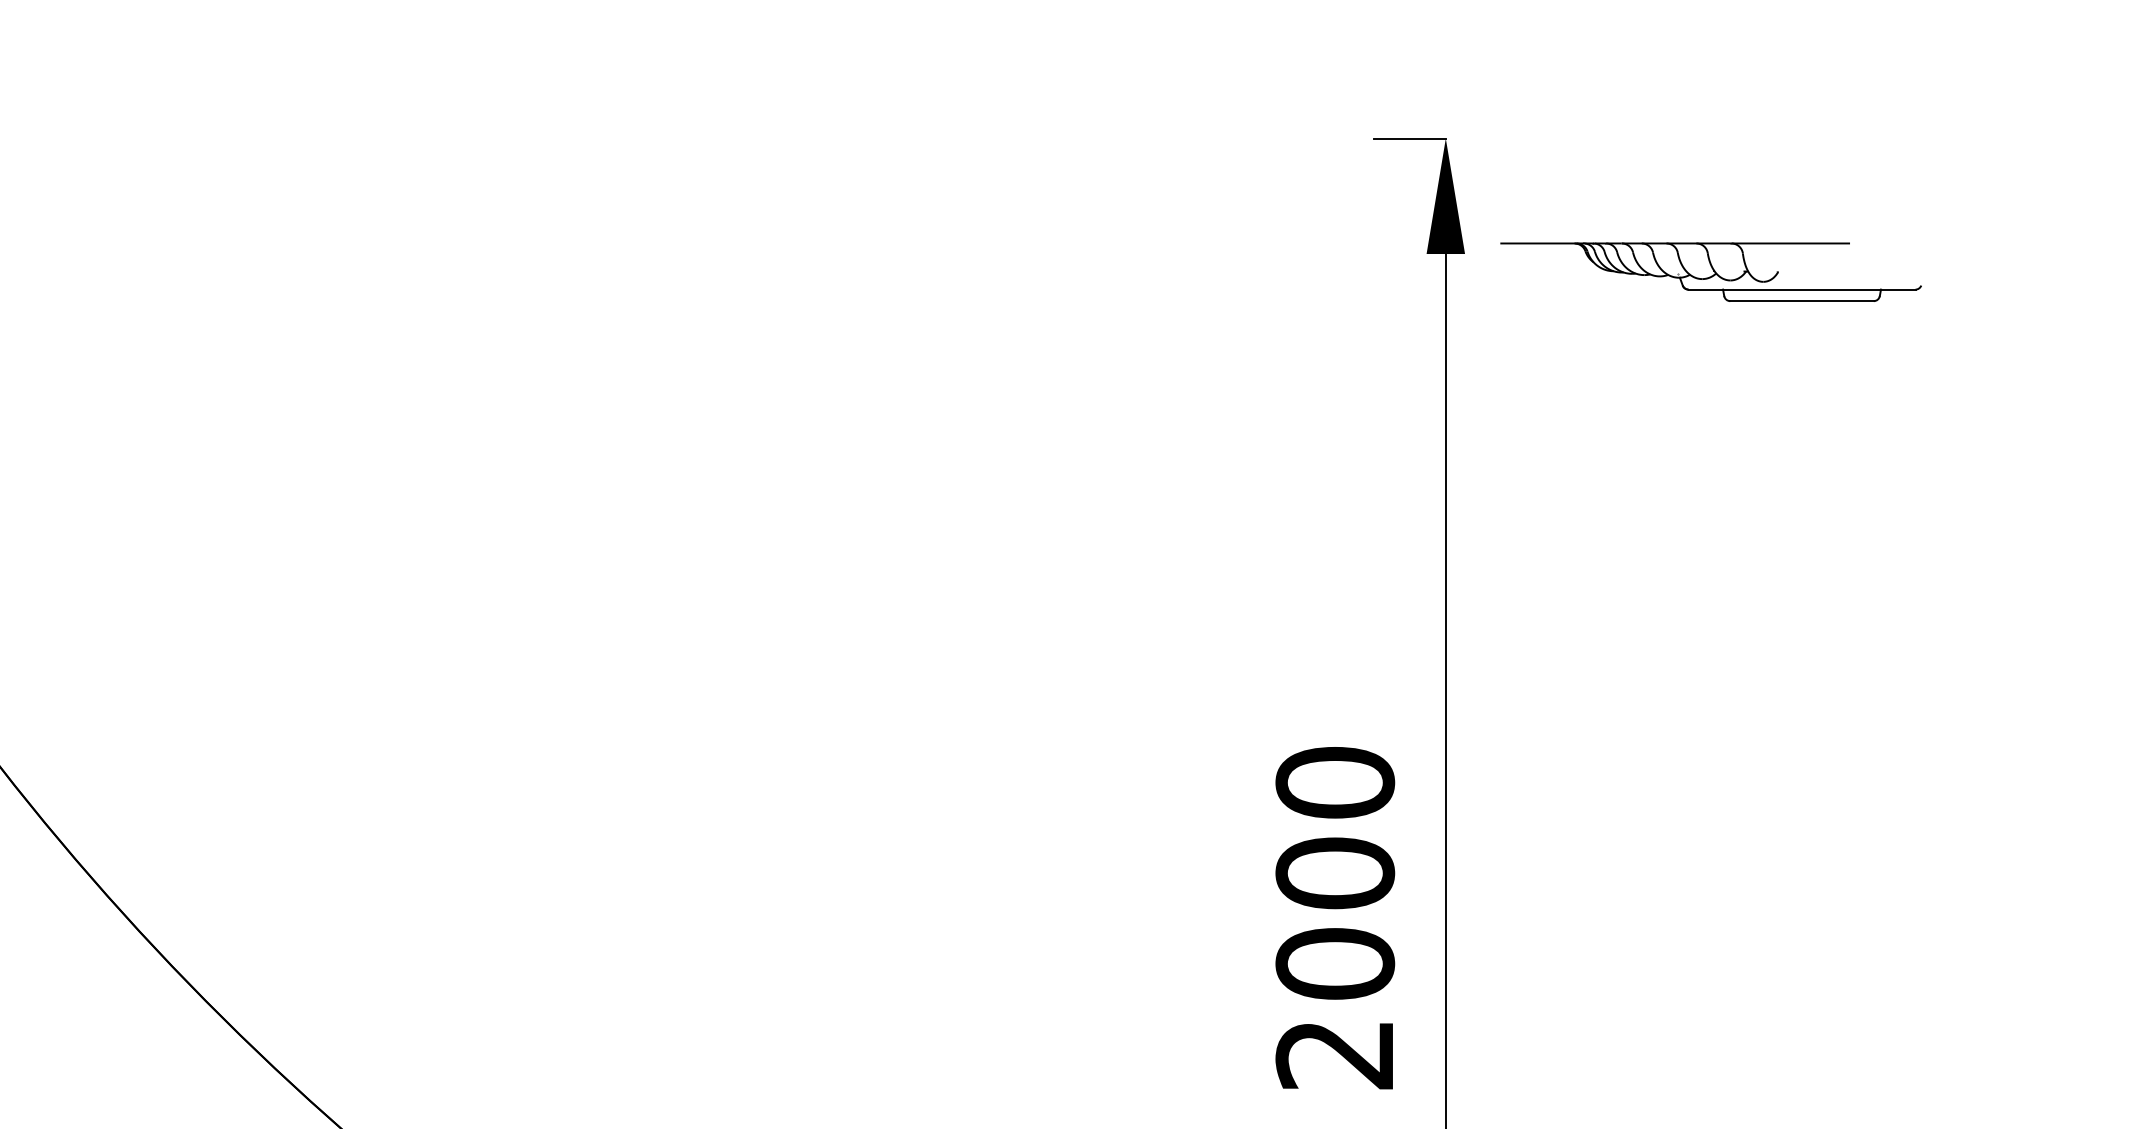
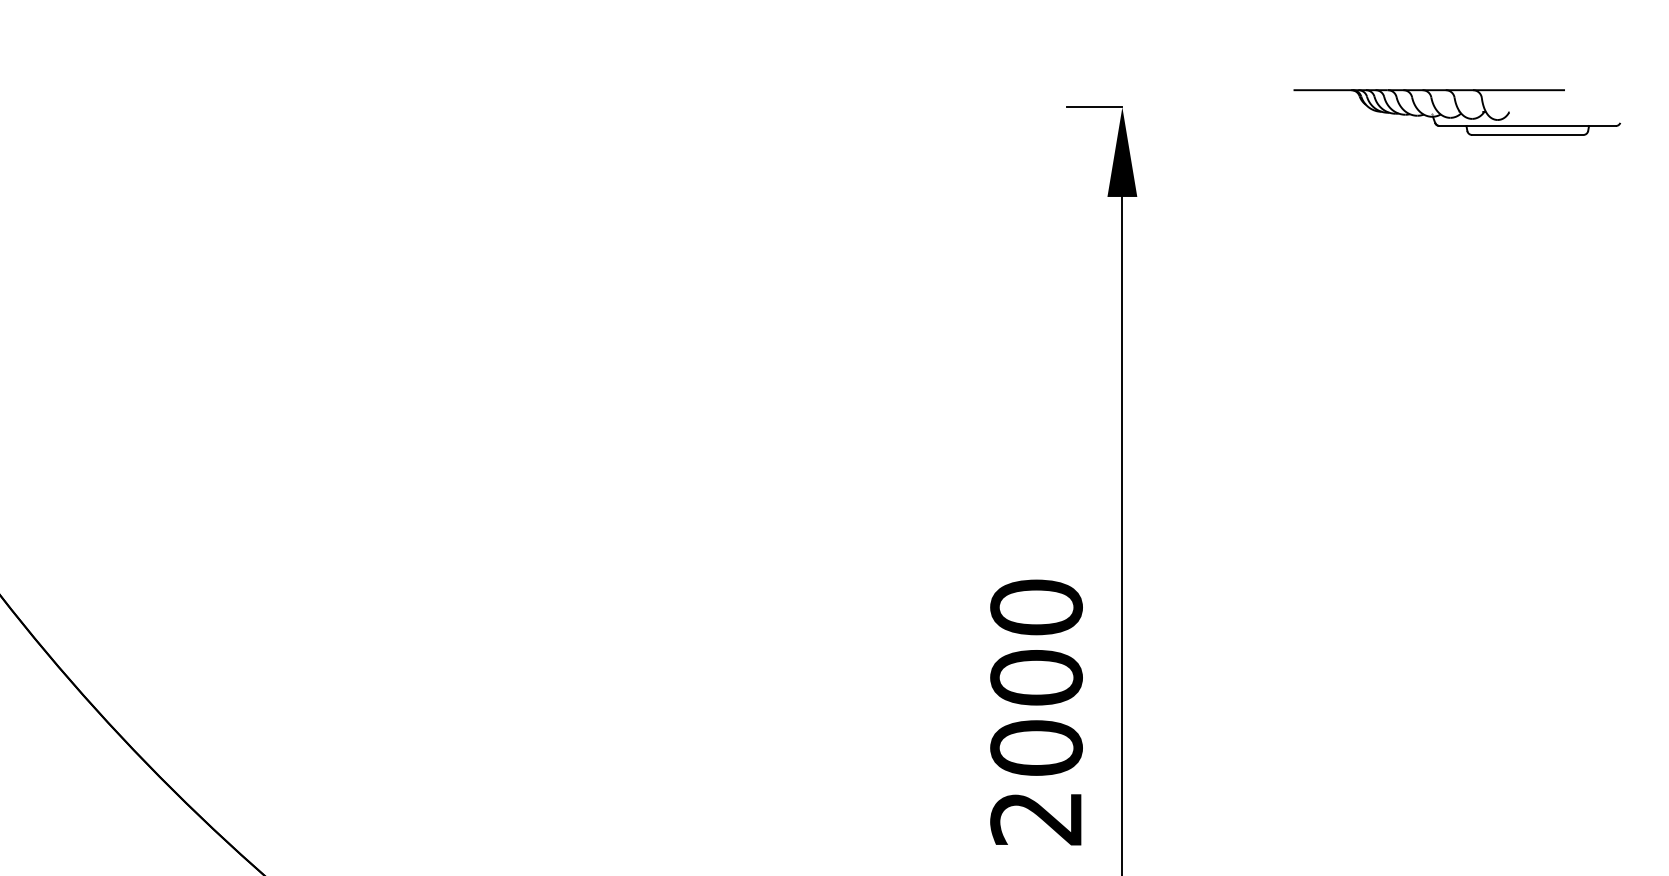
part: (1710, 271) -> (1456, 111), moved

